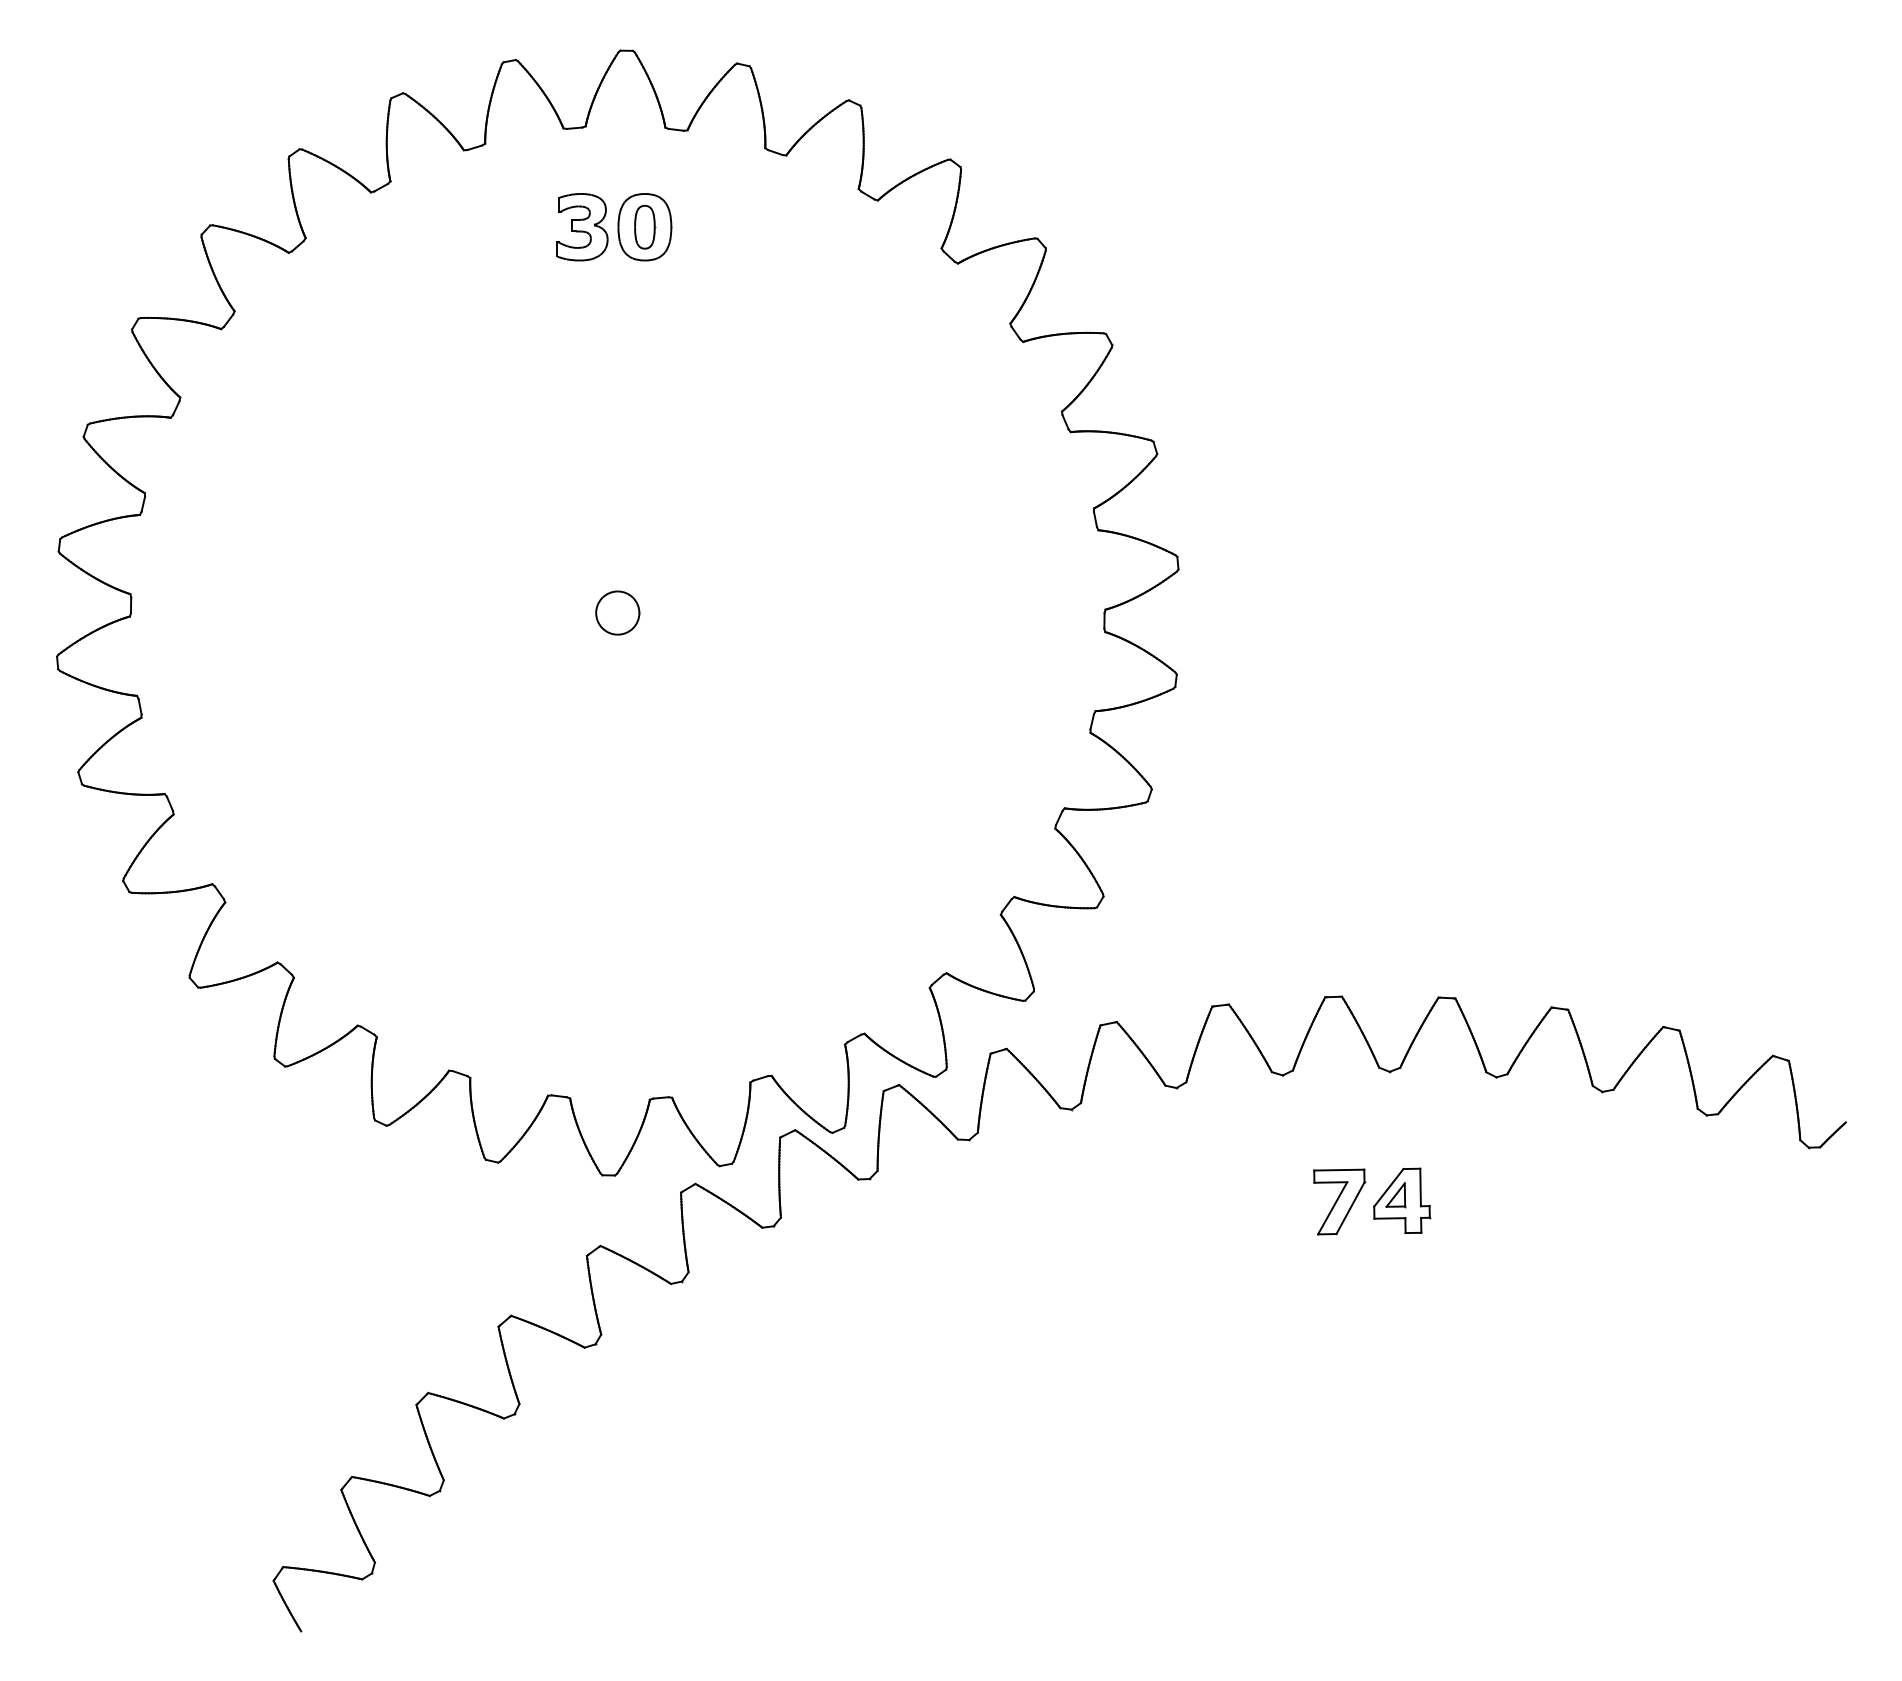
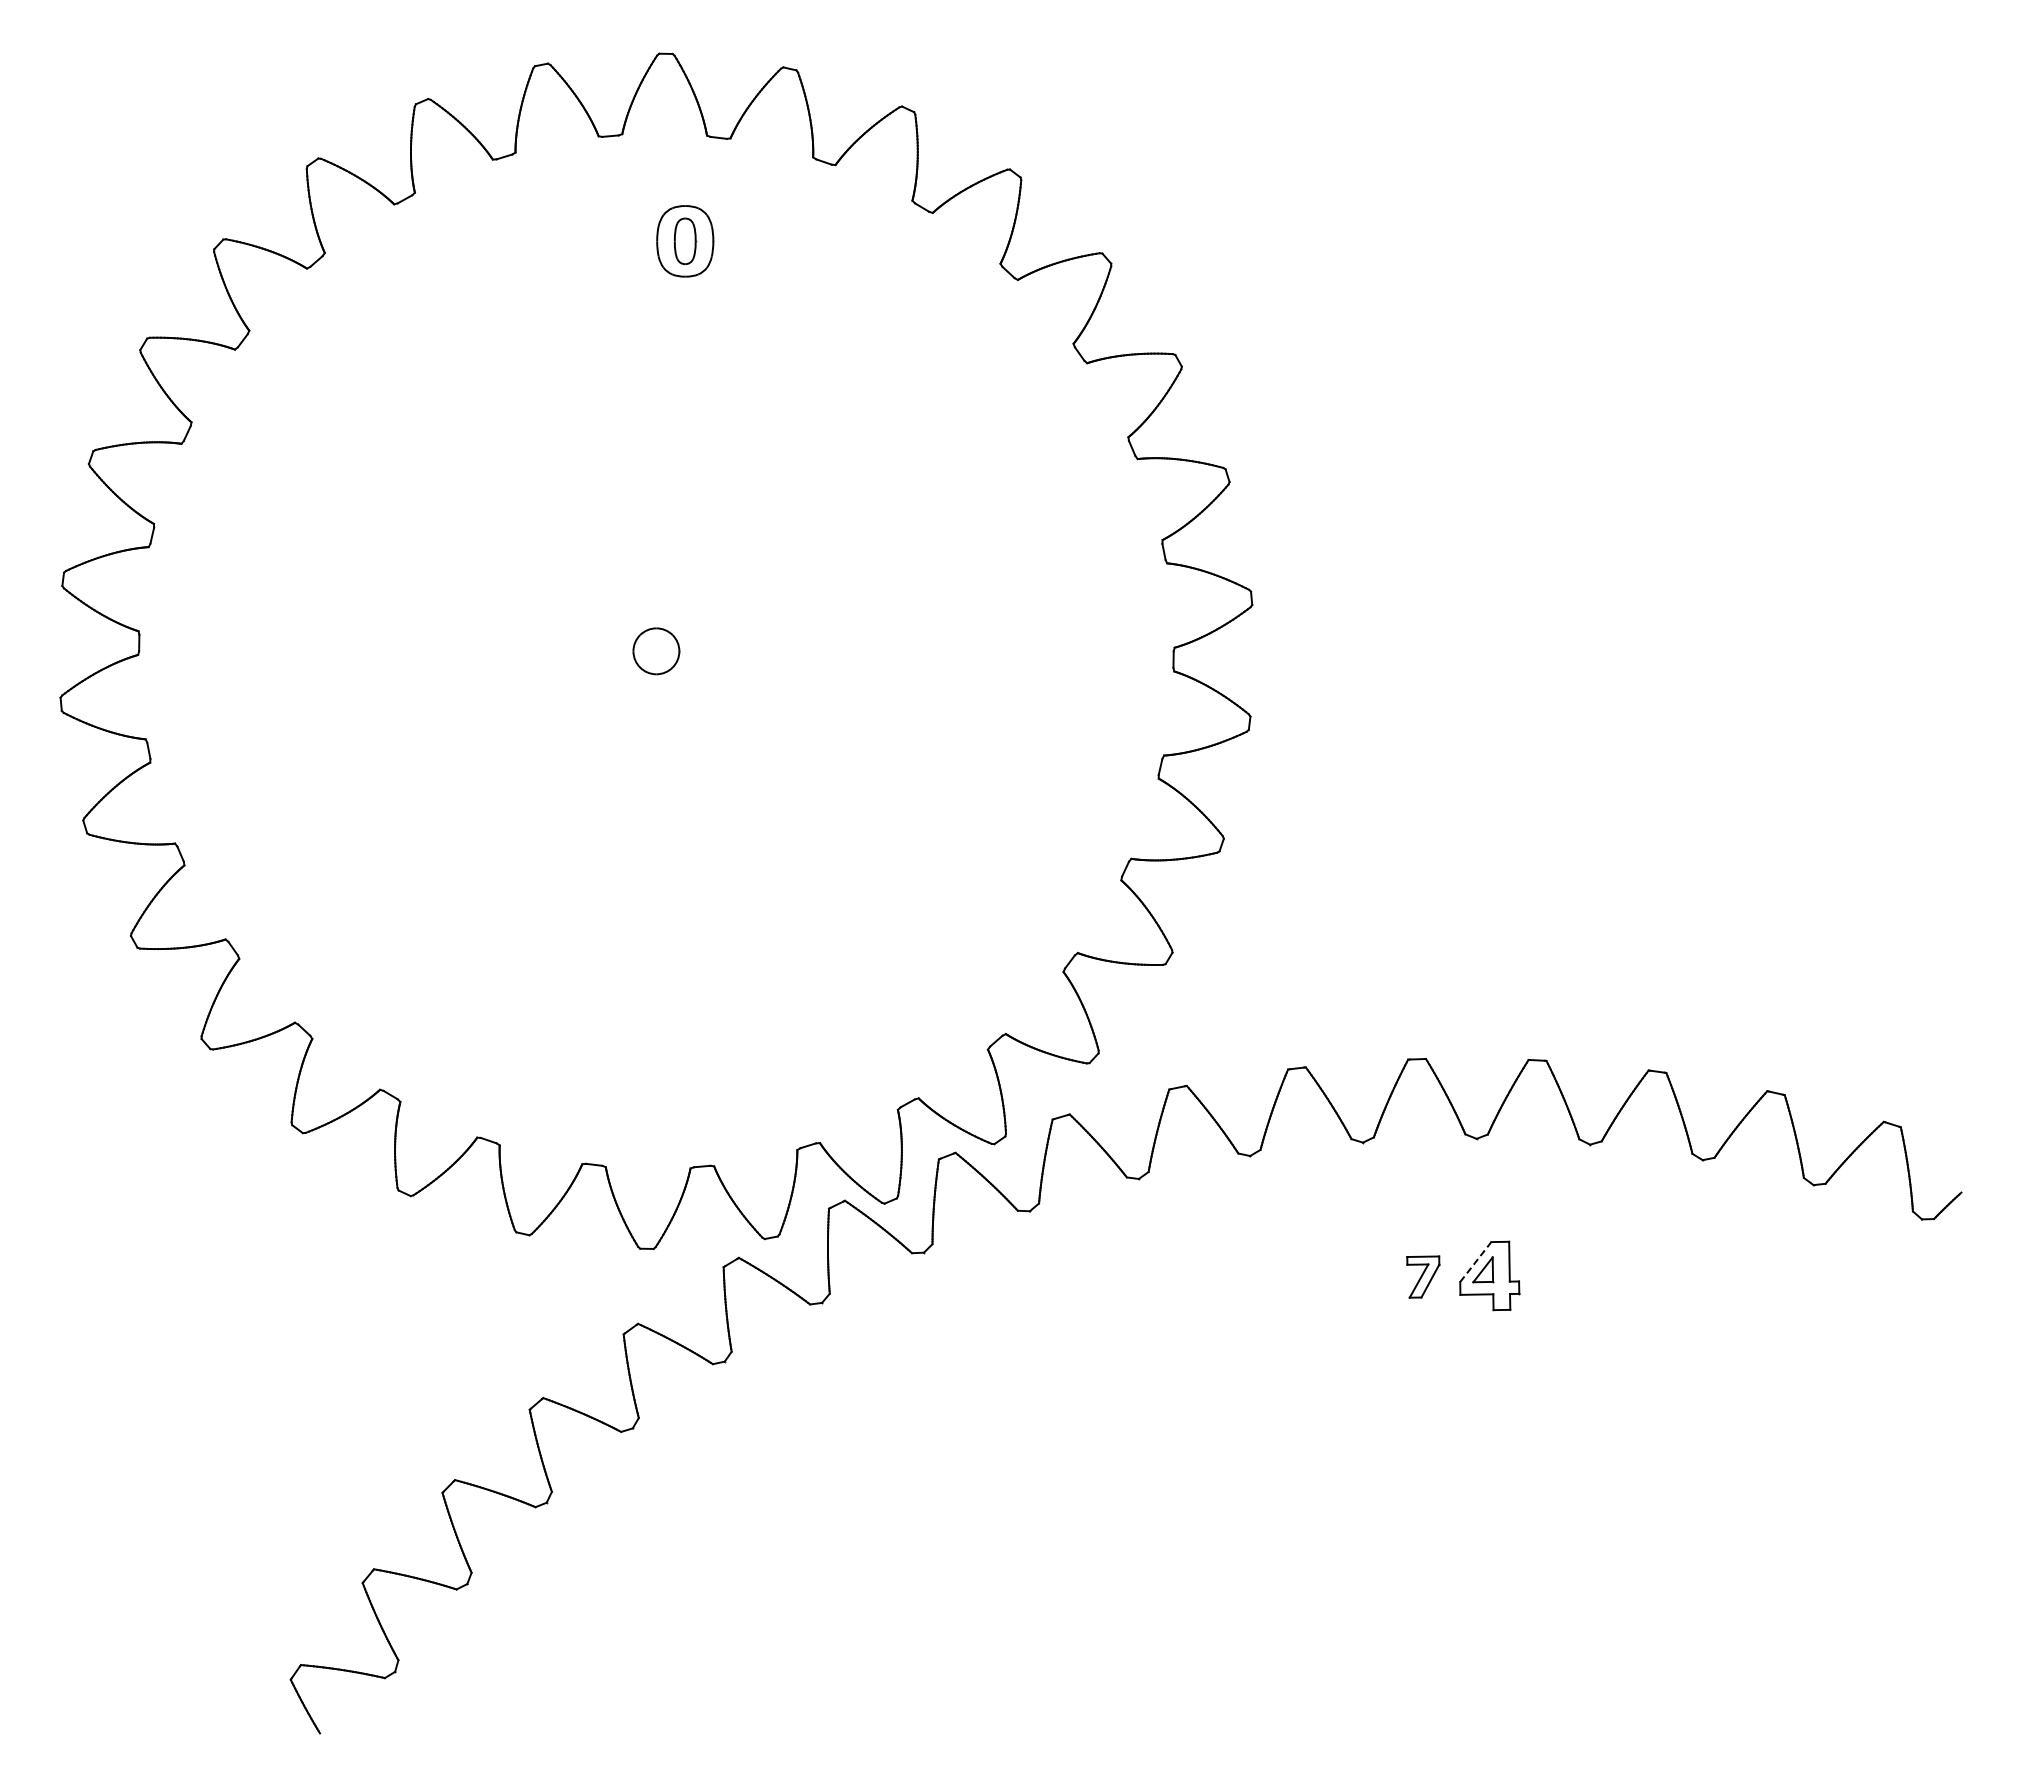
part: (582, 227) -> (618, 241), removed
line: (1389, 1187) -> (1476, 1261), solid -> dashed
part: (1339, 1201) -> (1423, 1276), size x0.6

